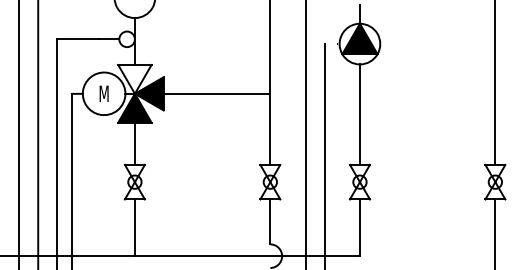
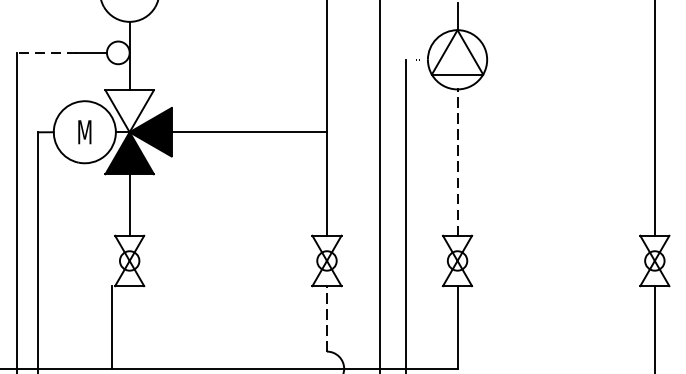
fill: (359, 38) -> (456, 51), removed
line: (78, 39) -> (47, 53), solid -> dashed
line: (359, 114) -> (456, 162), solid -> dashed
line: (270, 221) -> (327, 318), solid -> dashed
line: (134, 227) -> (111, 326), moved

